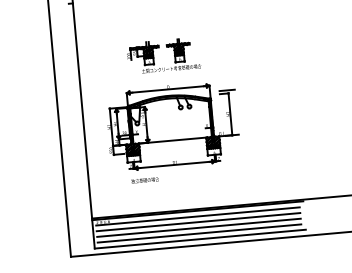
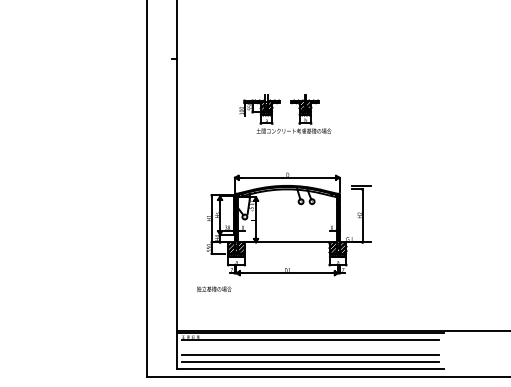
part: (159, 47) -> (280, 103), moved
text: (145, 179) -> (214, 288), moved
line: (198, 222) -> (310, 347), removed

